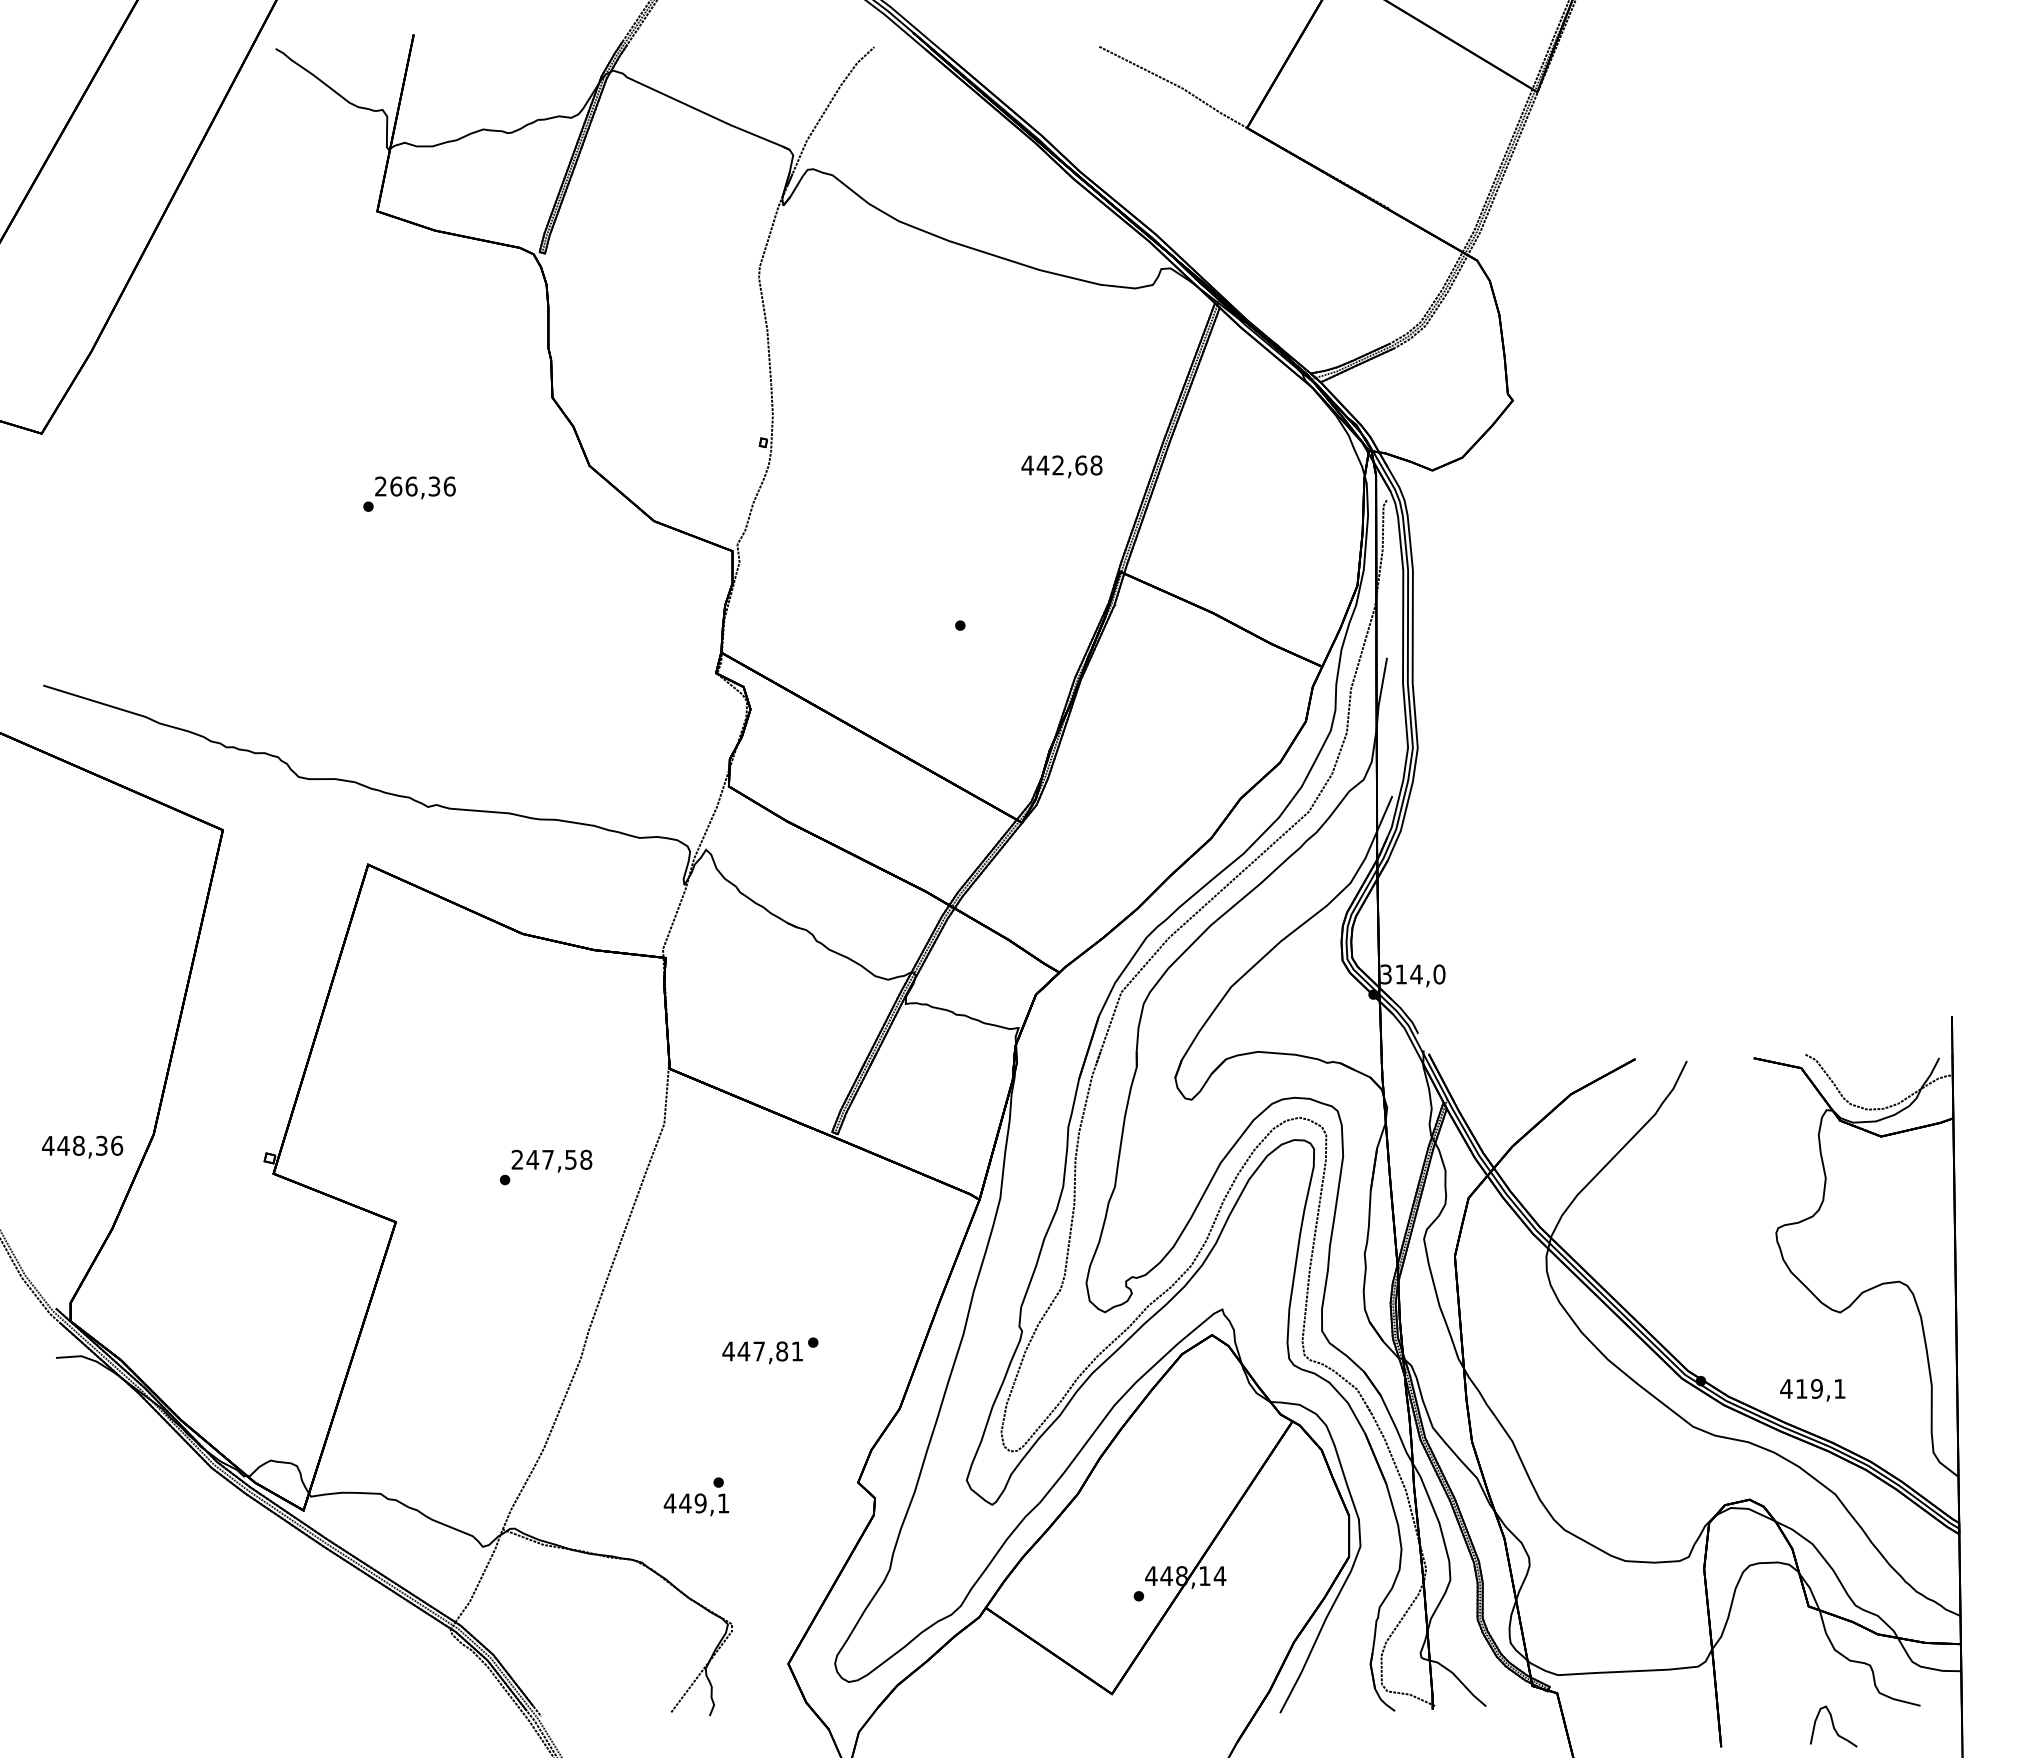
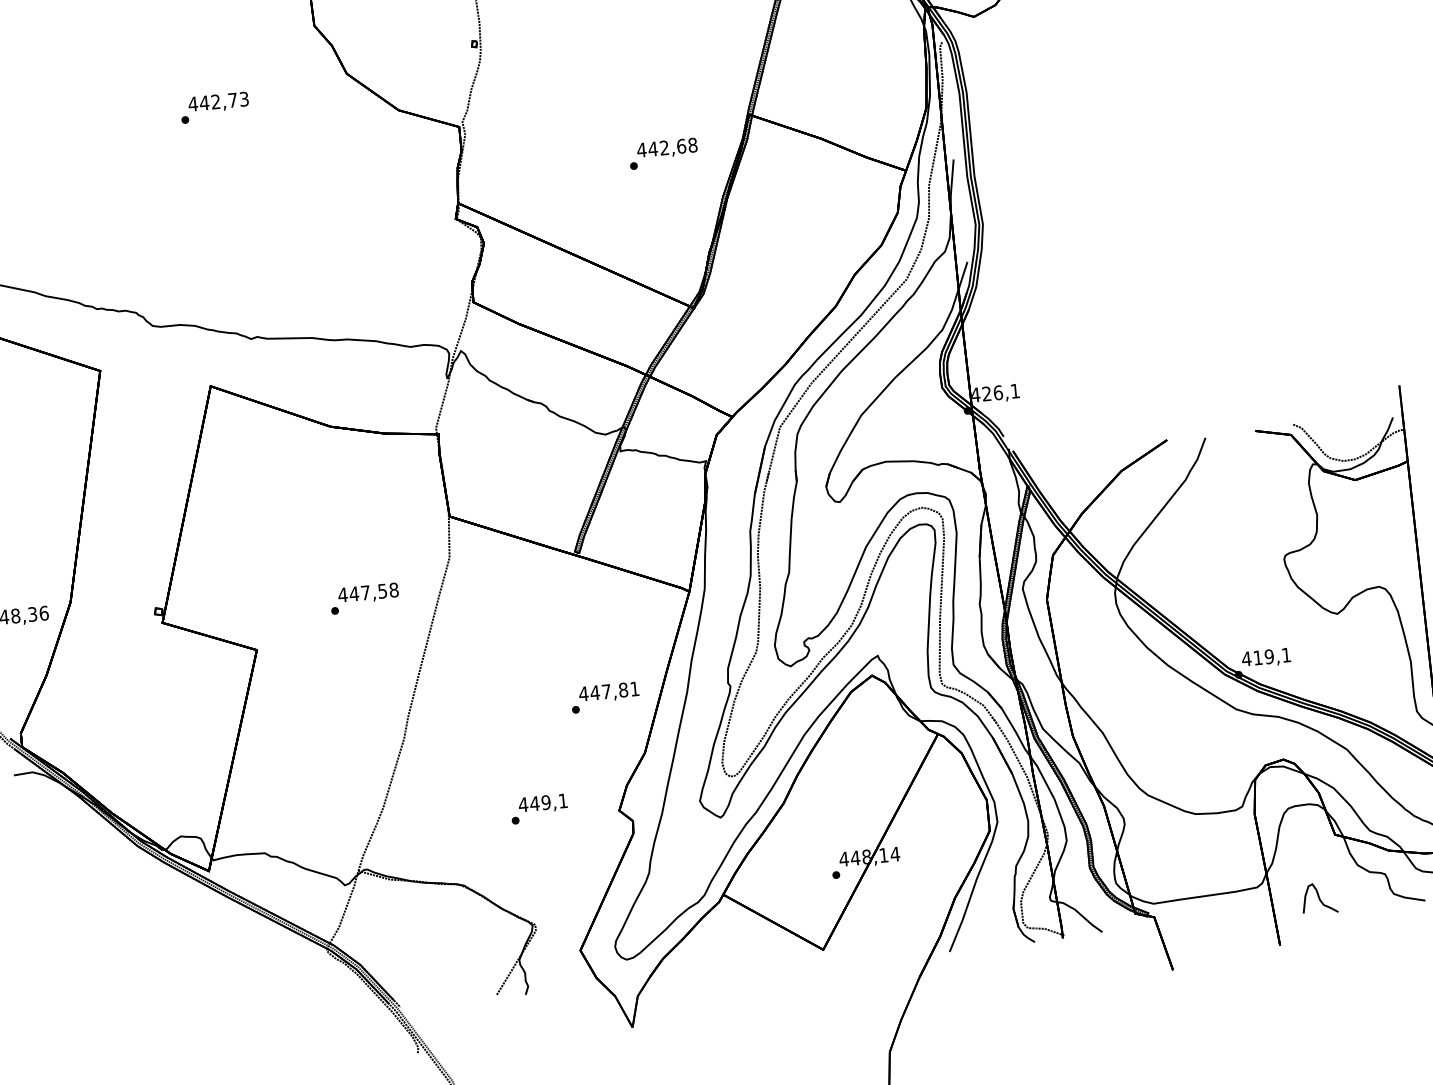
text: (1061, 466) -> (666, 148), moved
text: (414, 486) -> (218, 101), 266,36 -> 442,73
text: (1412, 974) -> (995, 393), 314,0 -> 426,1
text: (517, 1159) -> (342, 594), 247,58 -> 447,58
text: (762, 1352) -> (608, 692), moved
text: (1812, 1390) -> (1266, 658), moved
text: (695, 1504) -> (542, 803), moved
curve: (1833, 1726) -> (1319, 898), moved

